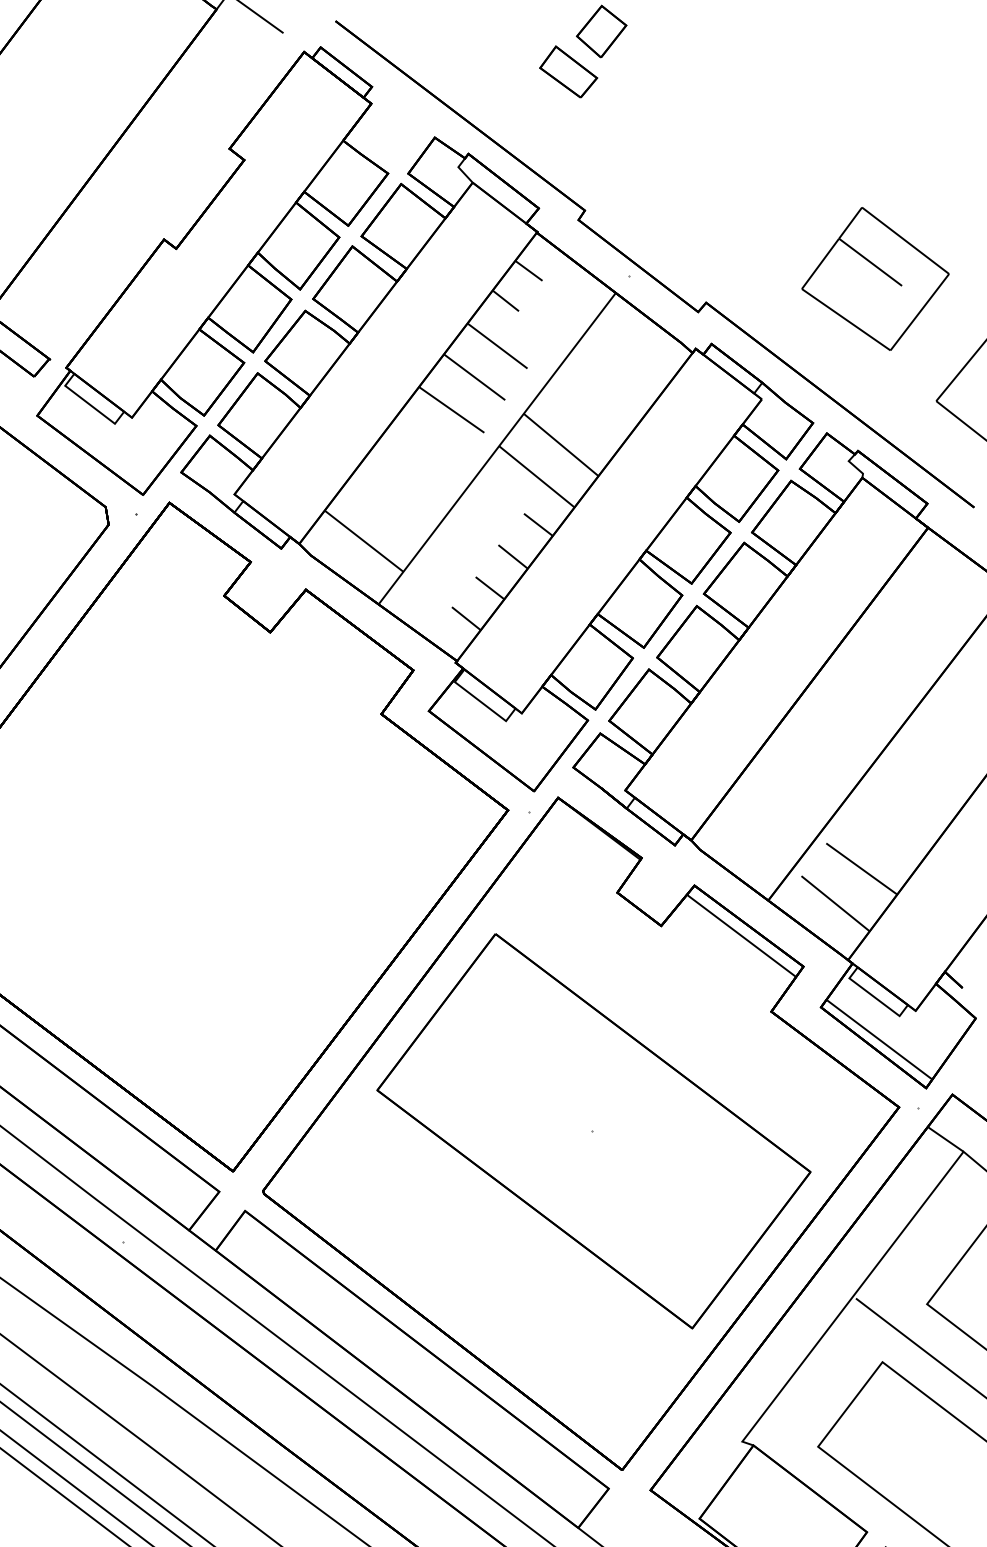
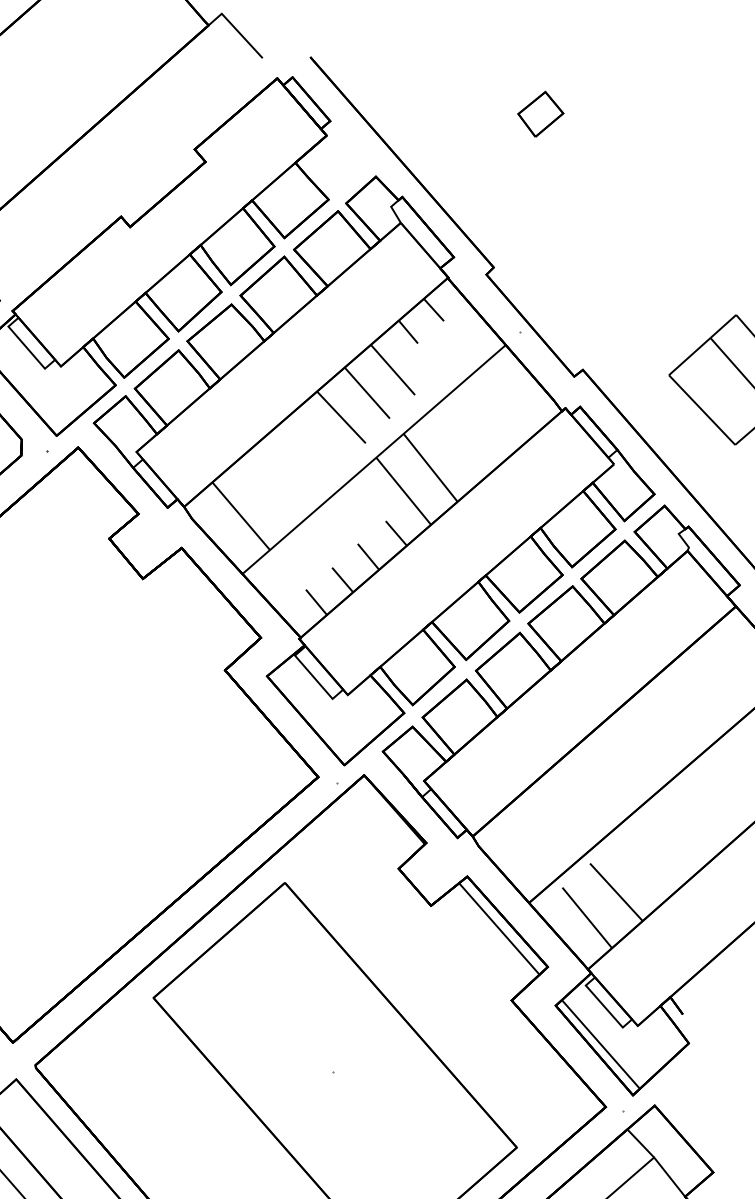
part: (568, 71) -> (504, 143), removed

